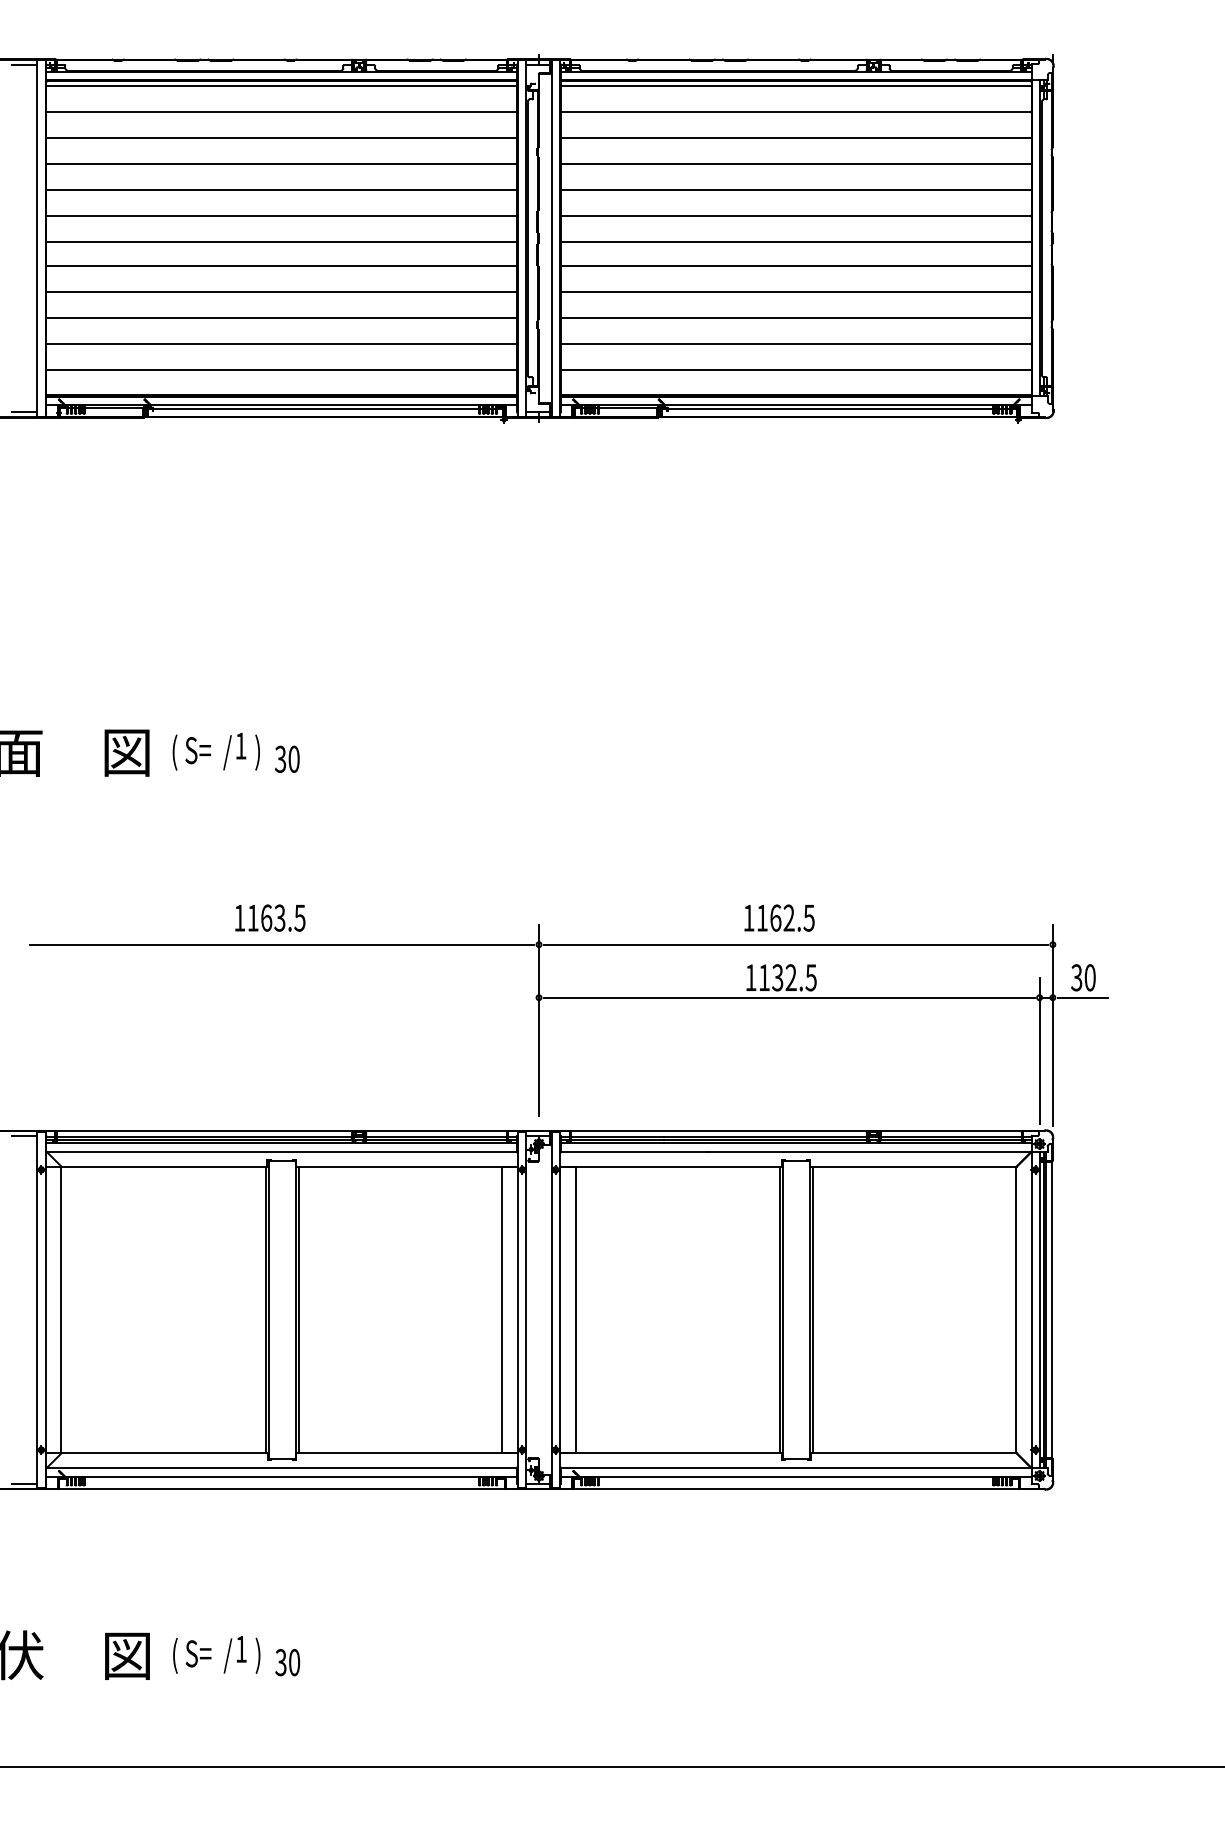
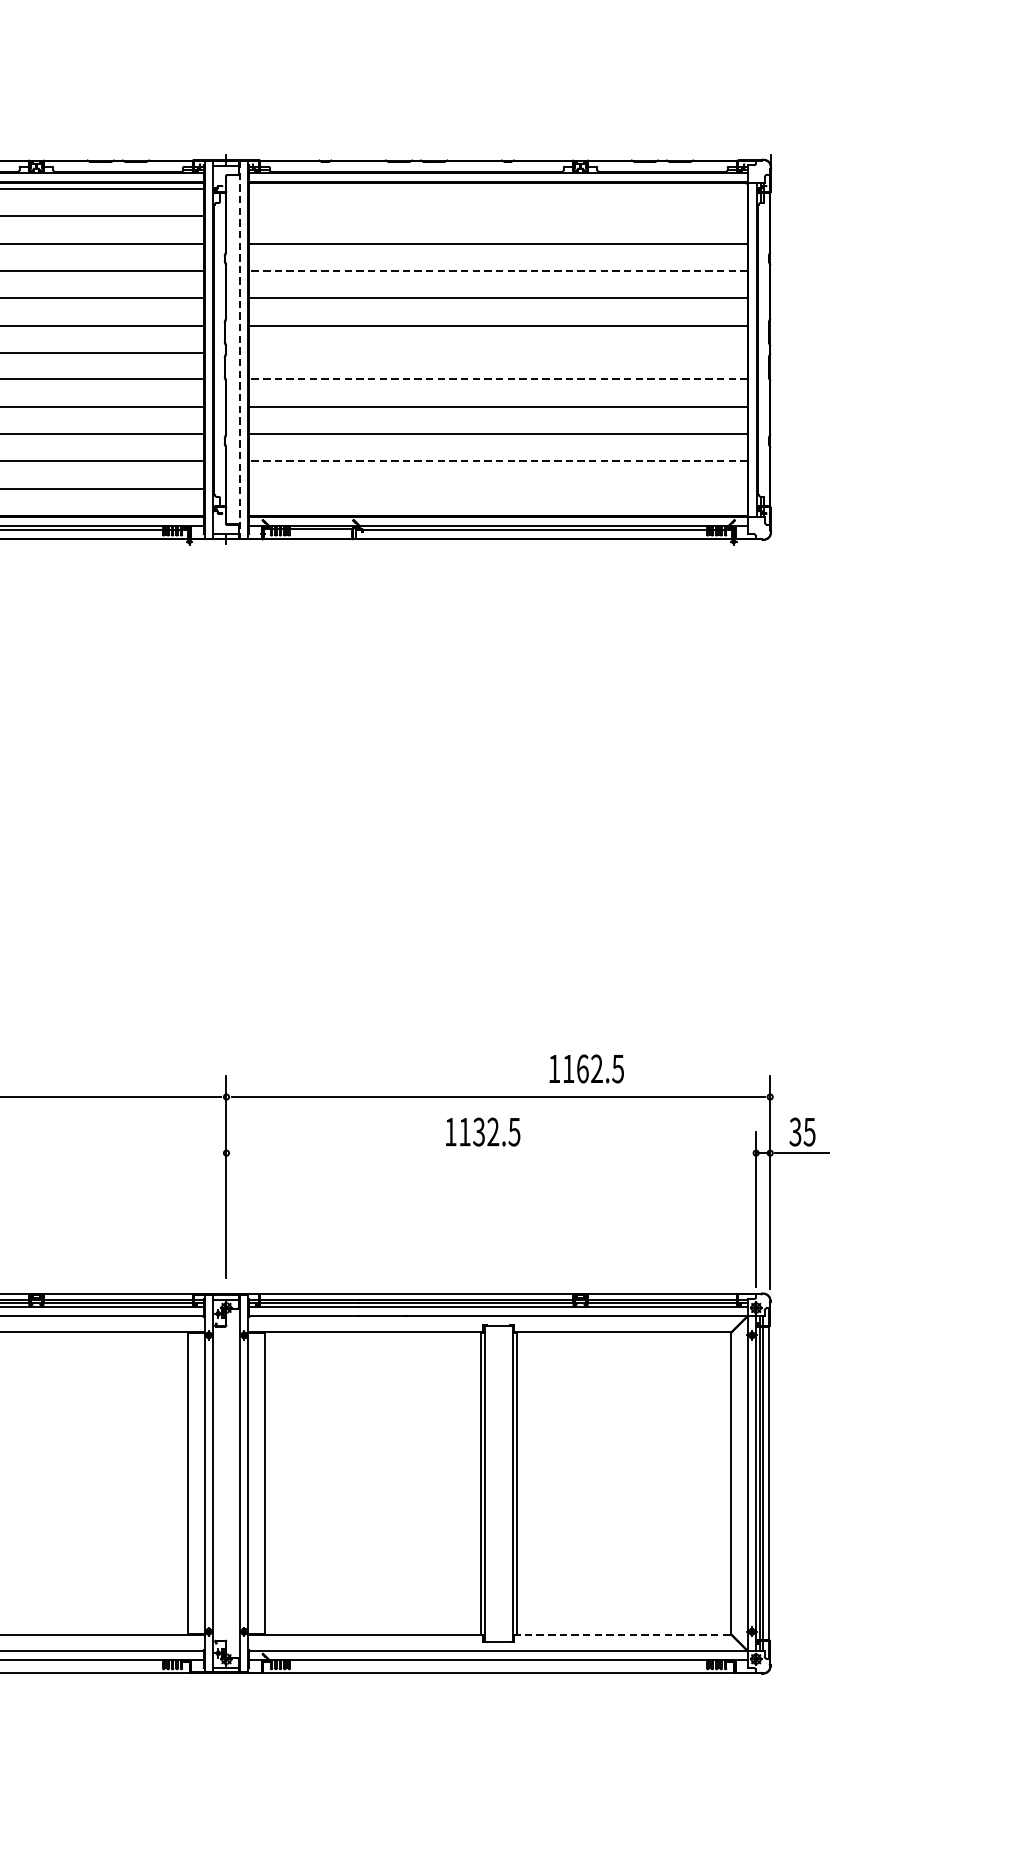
line: (795, 86) -> (497, 188), removed
line: (795, 112) -> (497, 216), removed
line: (795, 163) -> (497, 270), solid -> dashed
line: (551, 238) -> (239, 349), solid -> dashed
line: (795, 241) -> (497, 353), removed
line: (795, 266) -> (497, 379), solid -> dashed
line: (795, 343) -> (497, 460), solid -> dashed
line: (795, 369) -> (497, 488), removed
text: (779, 917) -> (586, 1068), moved
text: (1089, 977) -> (808, 1131), 30 -> 35
line: (789, 997) -> (491, 1152), removed
line: (913, 1452) -> (622, 1634), solid -> dashed

